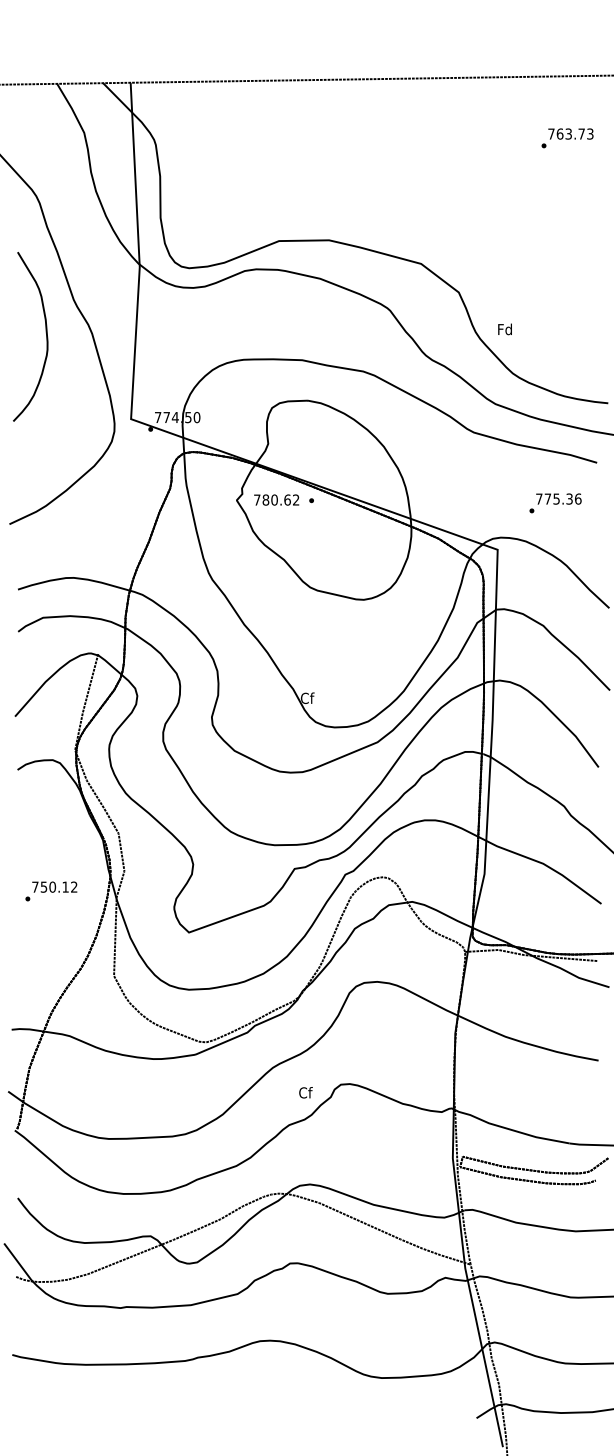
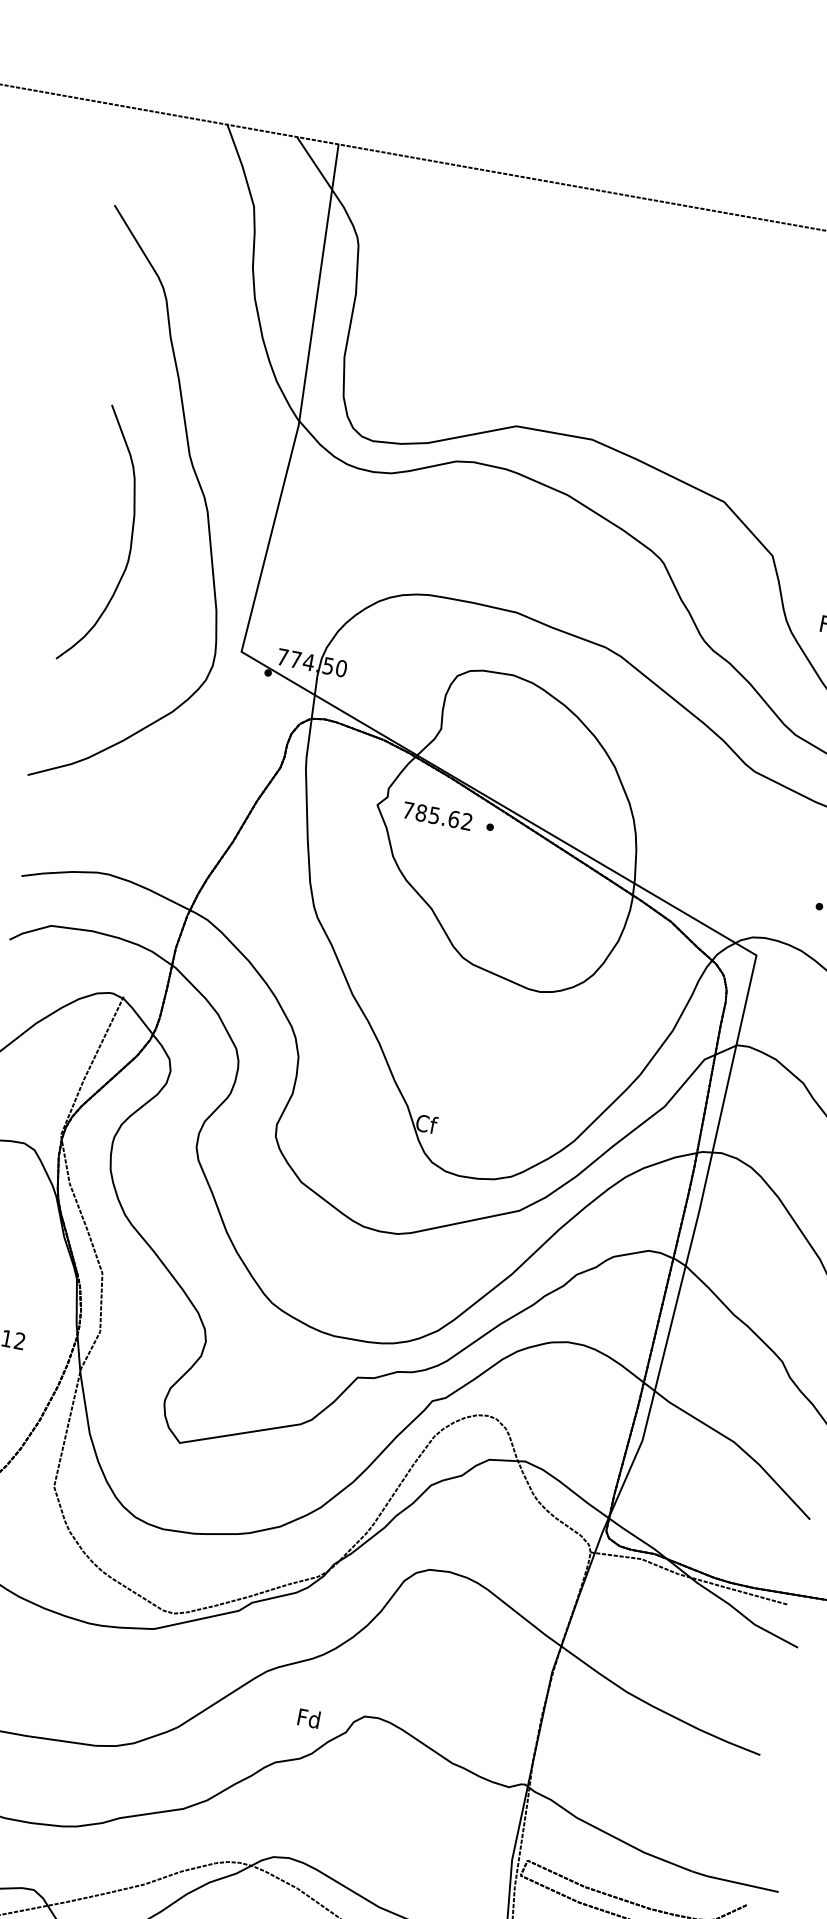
curve: (45, 332) -> (130, 534), moved
text: (274, 499) -> (434, 814), 780.62 -> 785.62
text: (305, 1092) -> (309, 1718), Cf -> Fd

